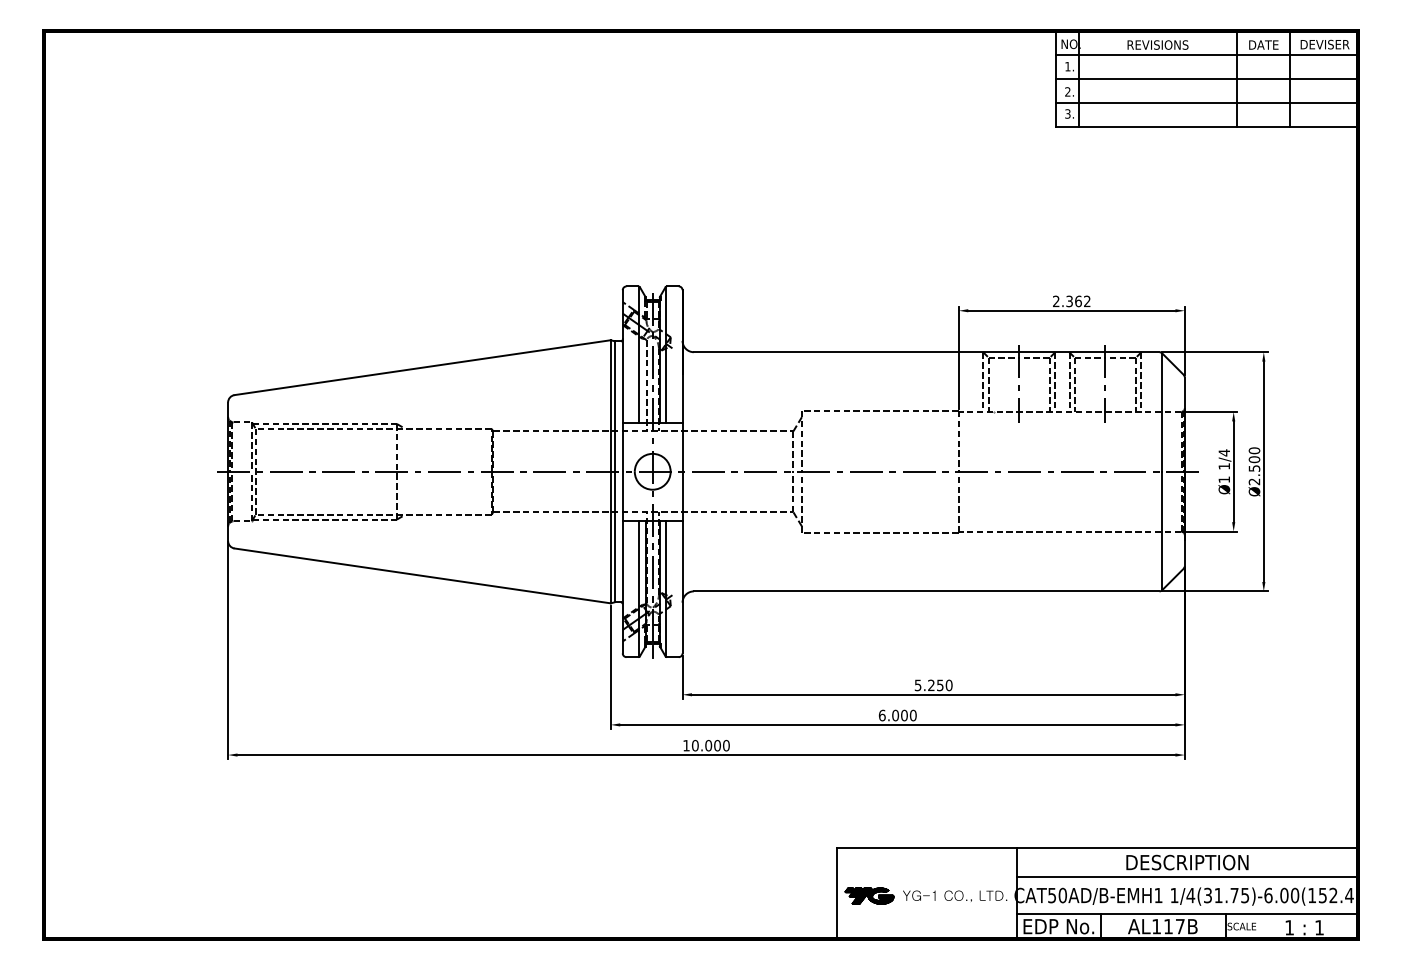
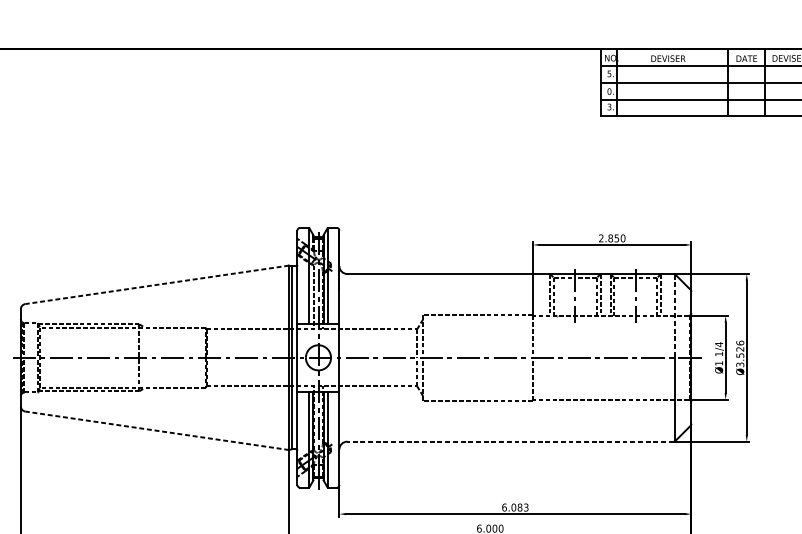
text: (1158, 44) -> (672, 58), REVISIONS -> DEVISER
text: (1067, 66) -> (609, 73), 1. -> 5.
text: (1067, 91) -> (609, 91), 2. -> 0.
text: (1078, 301) -> (616, 238), 2.362 -> 2.850
line: (422, 367) -> (157, 284), solid -> dashed
line: (1161, 412) -> (675, 316), solid -> dashed
text: (1254, 466) -> (740, 354), Ø2.500 -> Ø3.526
line: (422, 575) -> (157, 430), solid -> dashed
line: (926, 591) -> (510, 441), solid -> dashed
text: (933, 685) -> (515, 507), 5.250 -> 6.083

